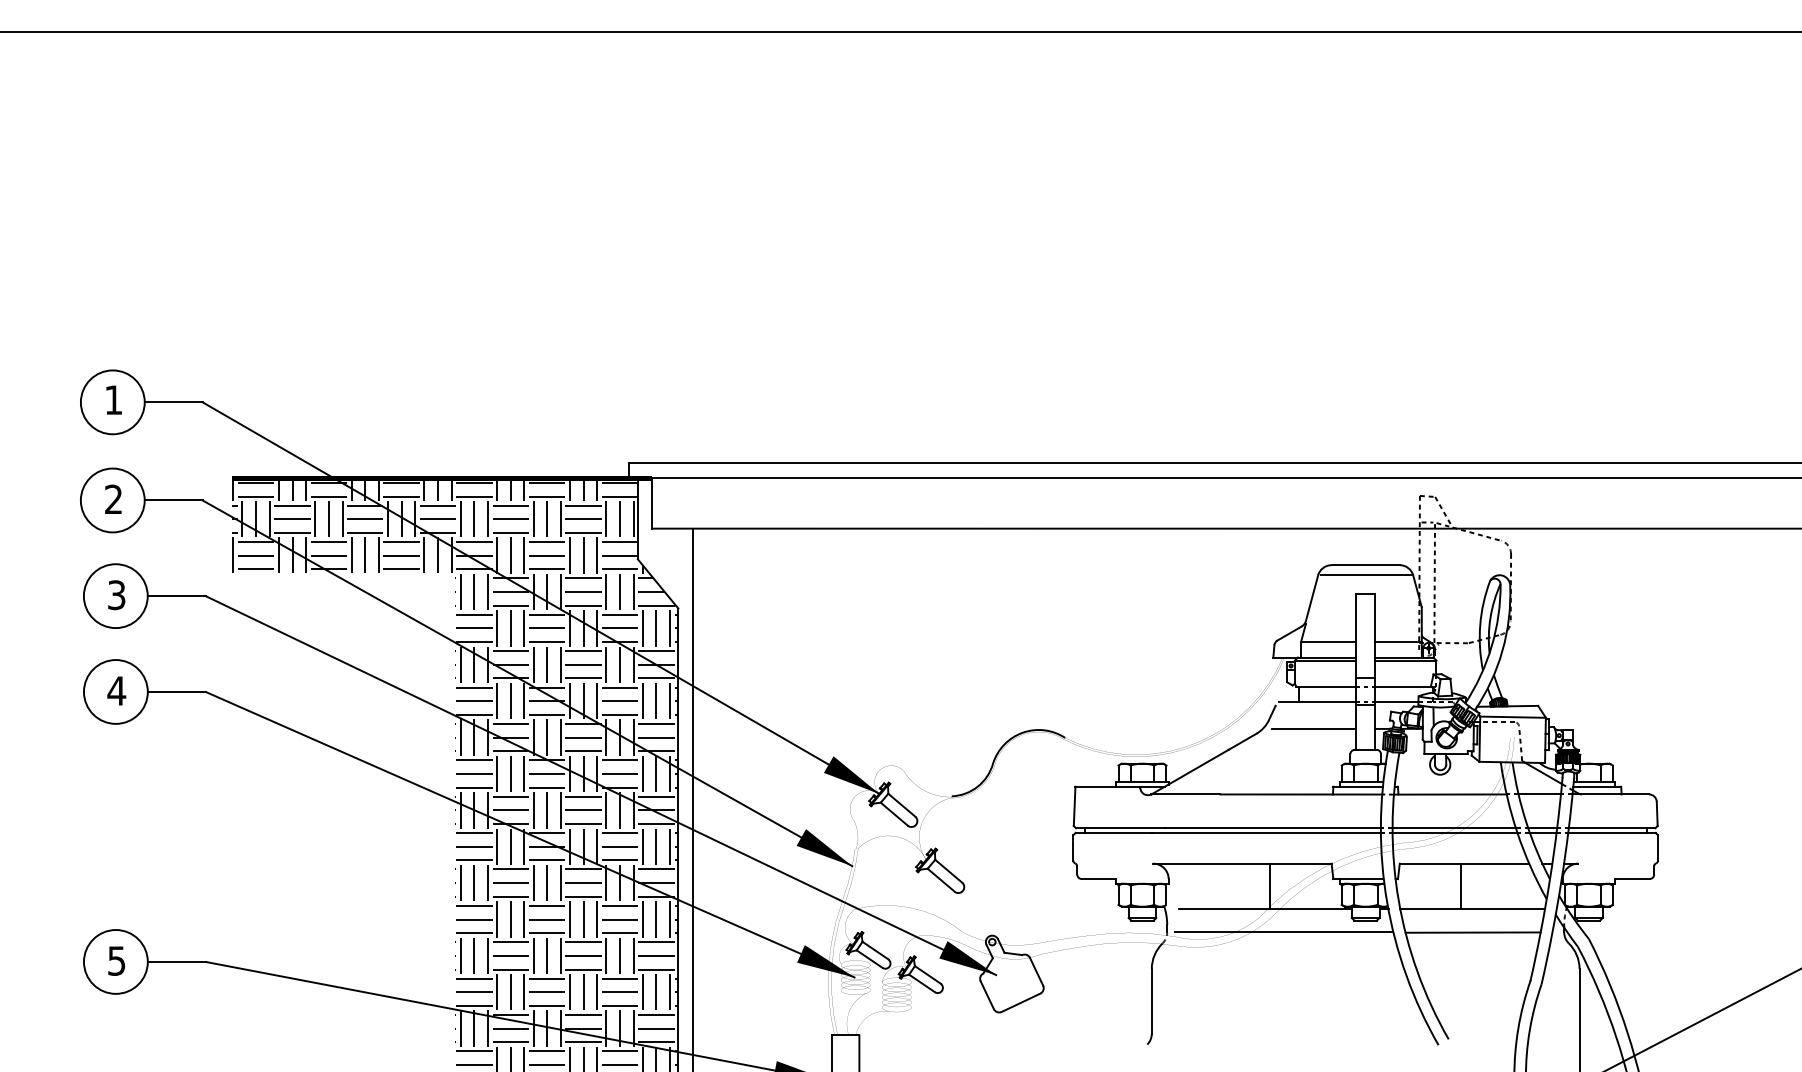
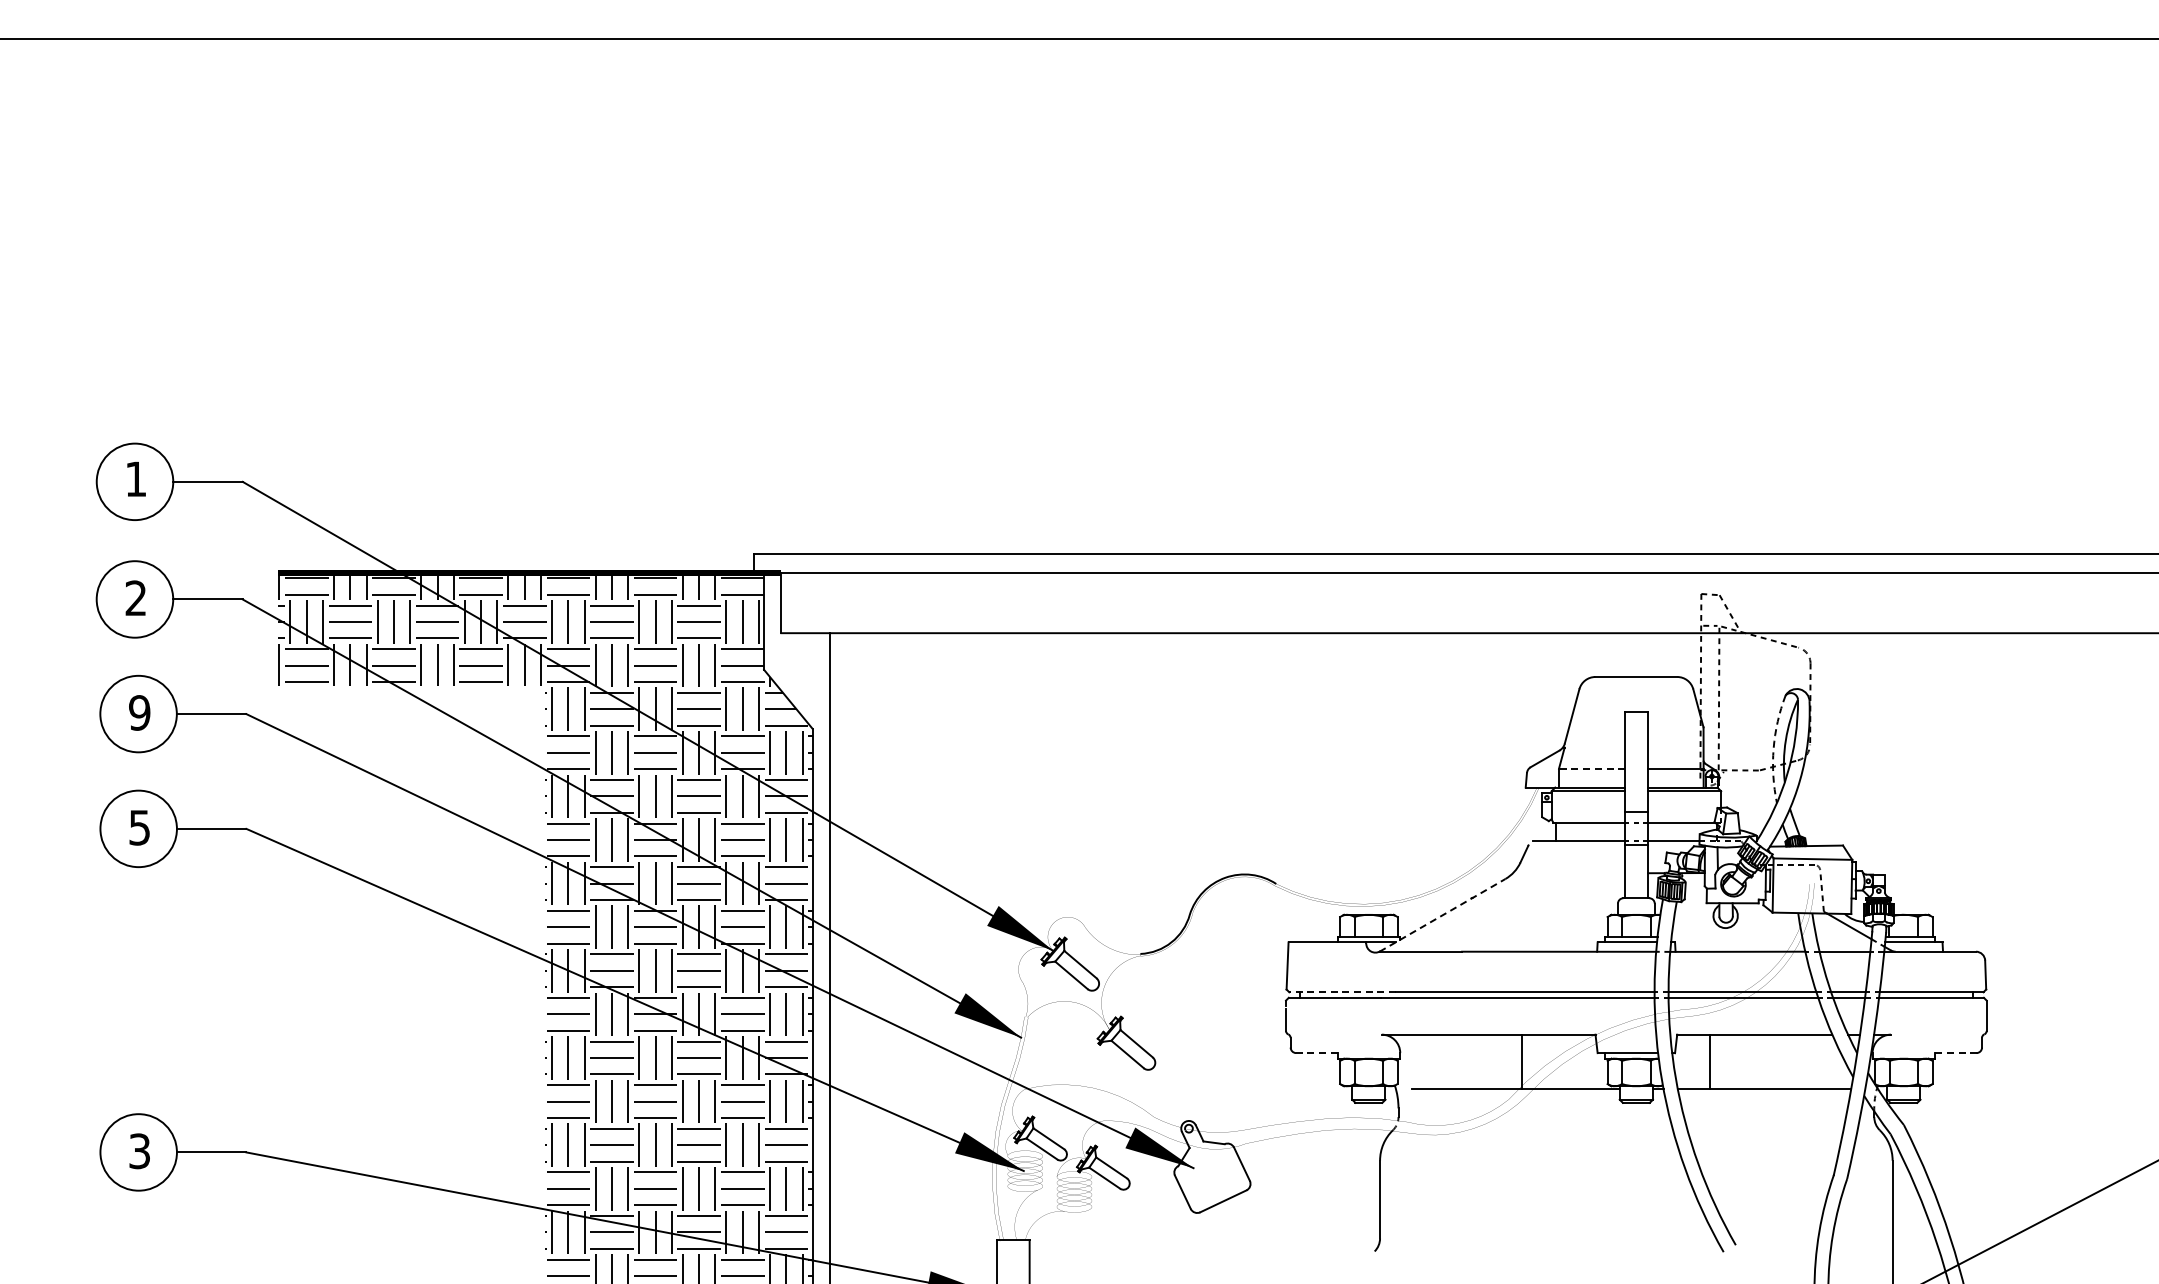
line: (1365, 575) -> (1636, 689), removed
text: (116, 594) -> (139, 712), 3 -> 9
arc: (1480, 624) -> (1773, 748), solid -> dashed
line: (1329, 642) -> (1592, 769), solid -> dashed
text: (116, 690) -> (139, 827), 4 -> 5
line: (1314, 729) -> (1574, 873), removed
line: (1203, 764) -> (1442, 915), solid -> dashed
line: (1120, 828) -> (1342, 992), solid -> dashed
line: (1098, 879) -> (1316, 1053), solid -> dashed
line: (1632, 879) -> (1955, 1053), solid -> dashed
line: (1460, 886) -> (1709, 1061), moved
line: (1284, 932) -> (1538, 1117), removed
line: (1473, 932) -> (1765, 1117), removed
text: (116, 960) -> (139, 1150), 5 -> 3

